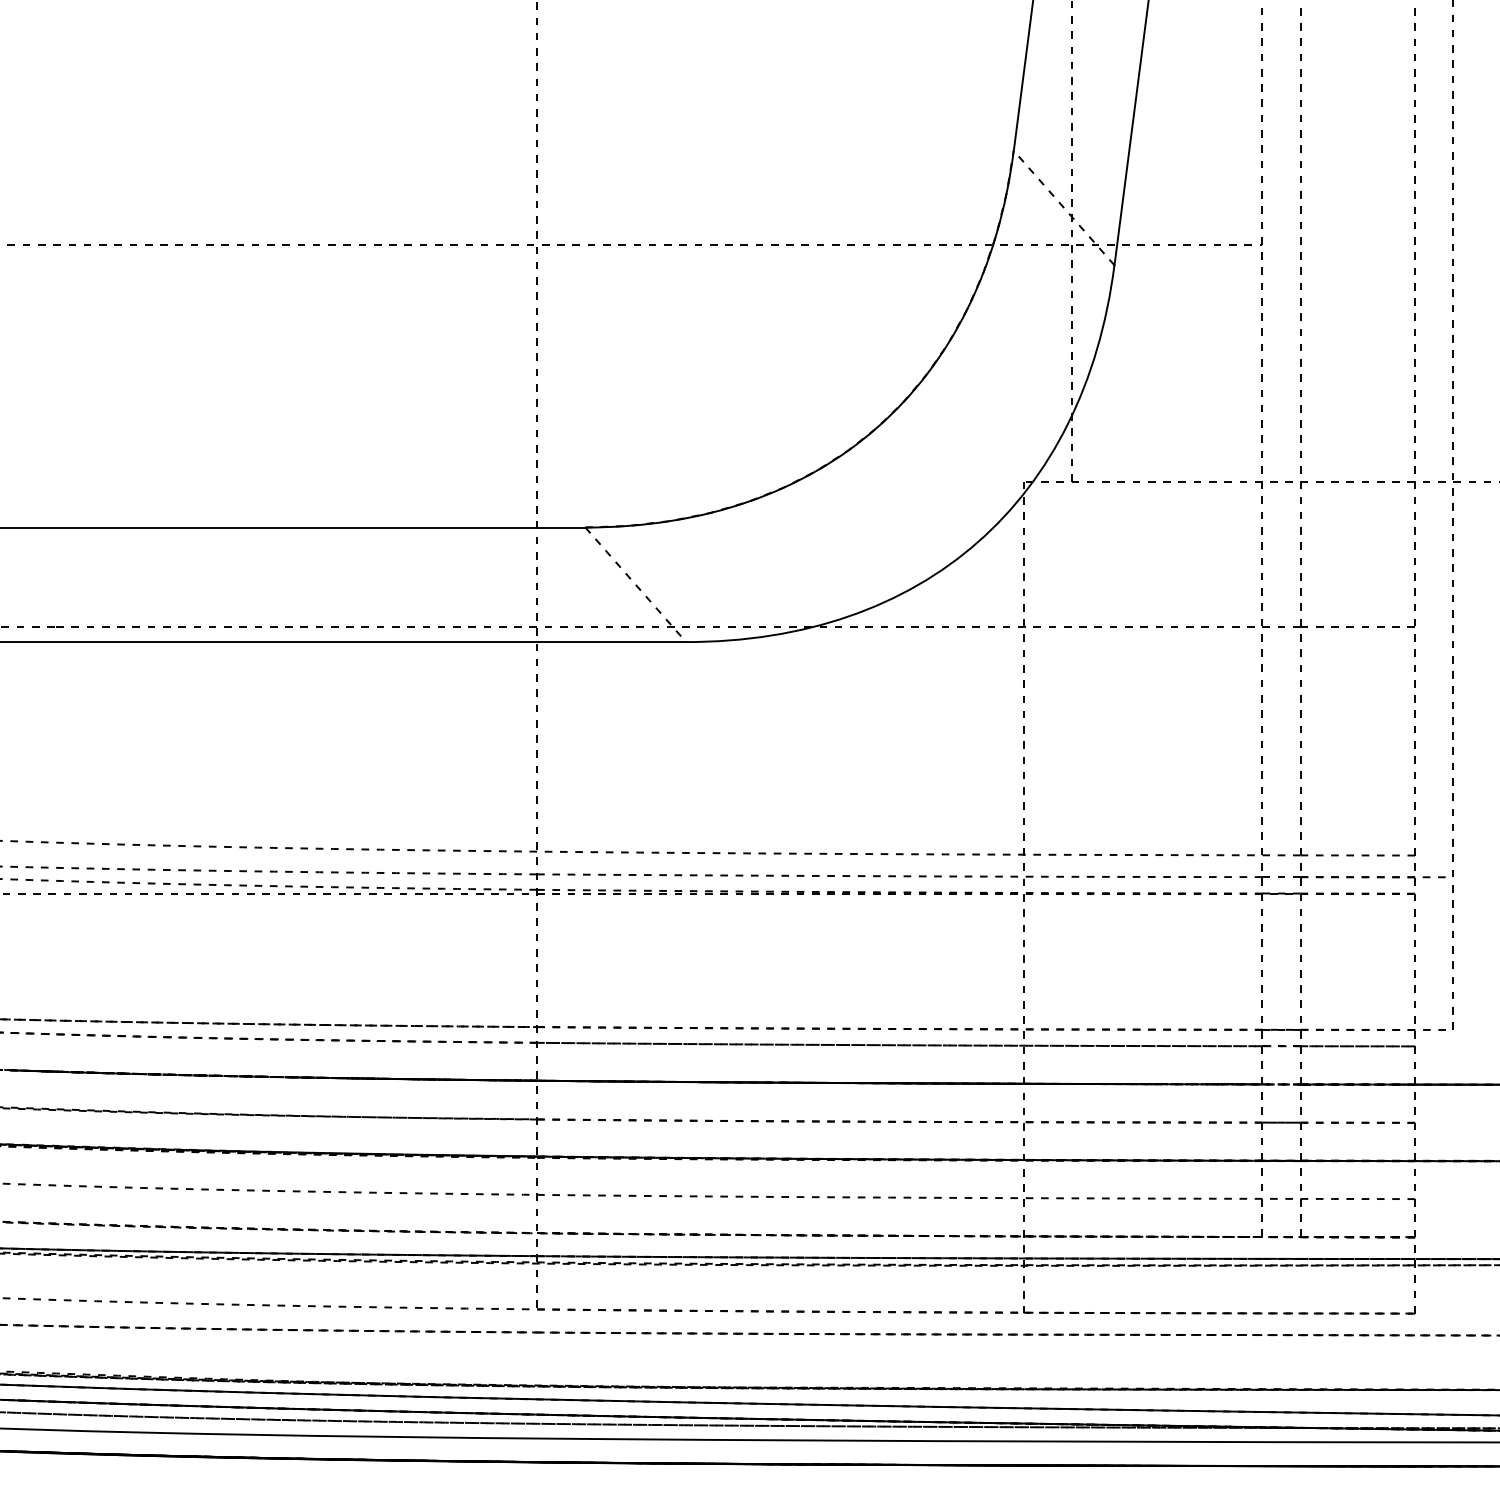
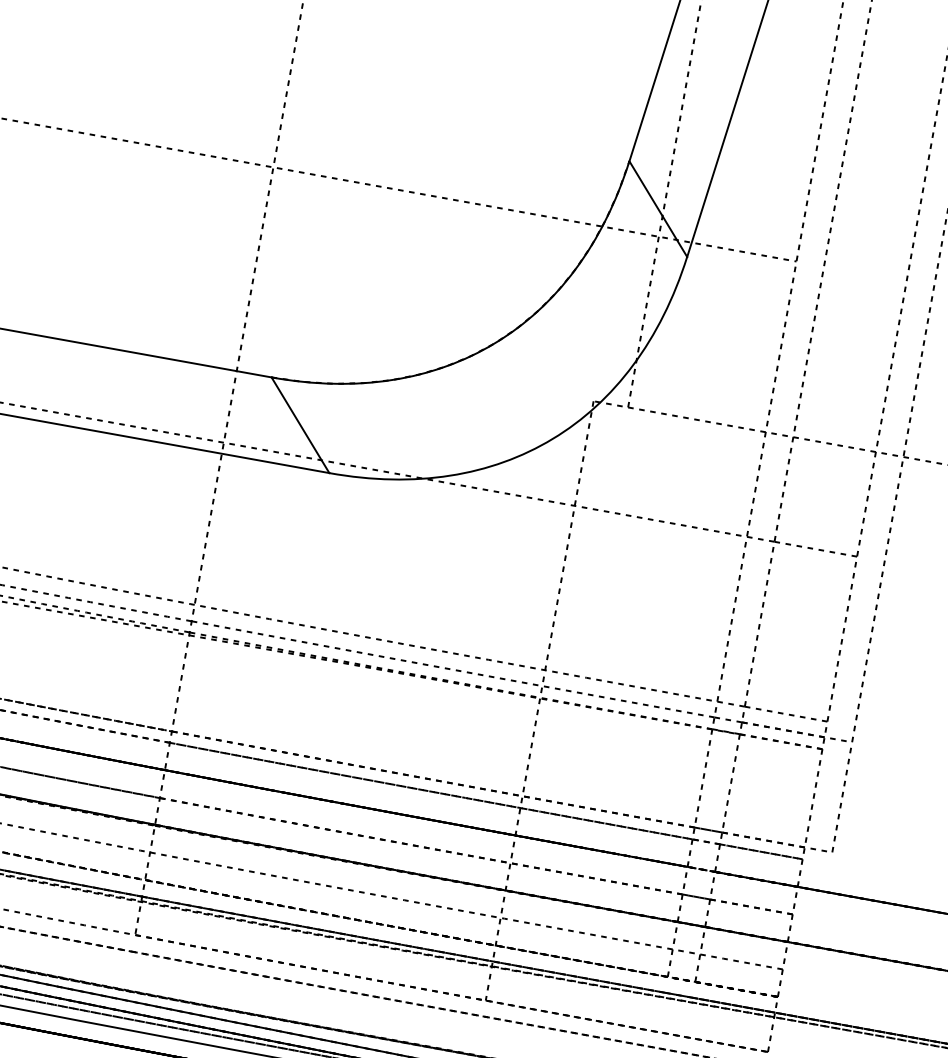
line: (1063, 207) -> (657, 208), dashed -> solid
line: (636, 585) -> (300, 425), dashed -> solid

